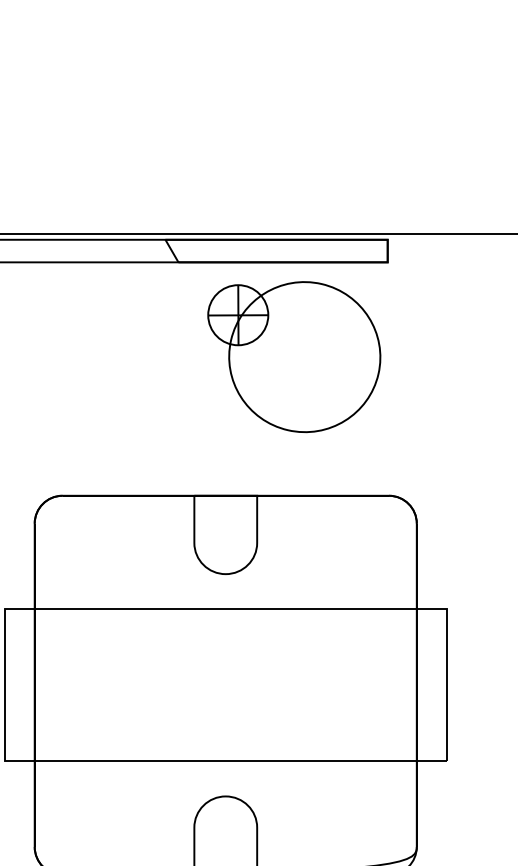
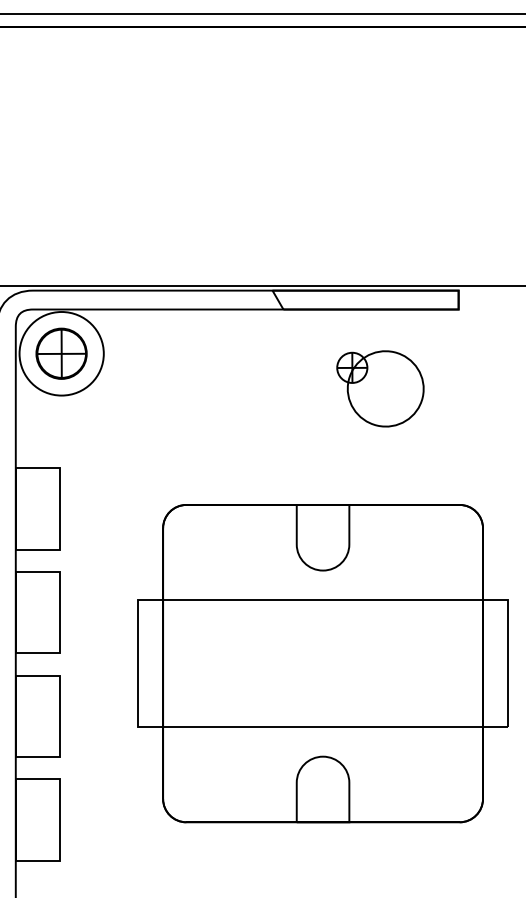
part: (294, 356) -> (380, 388), size x0.6

